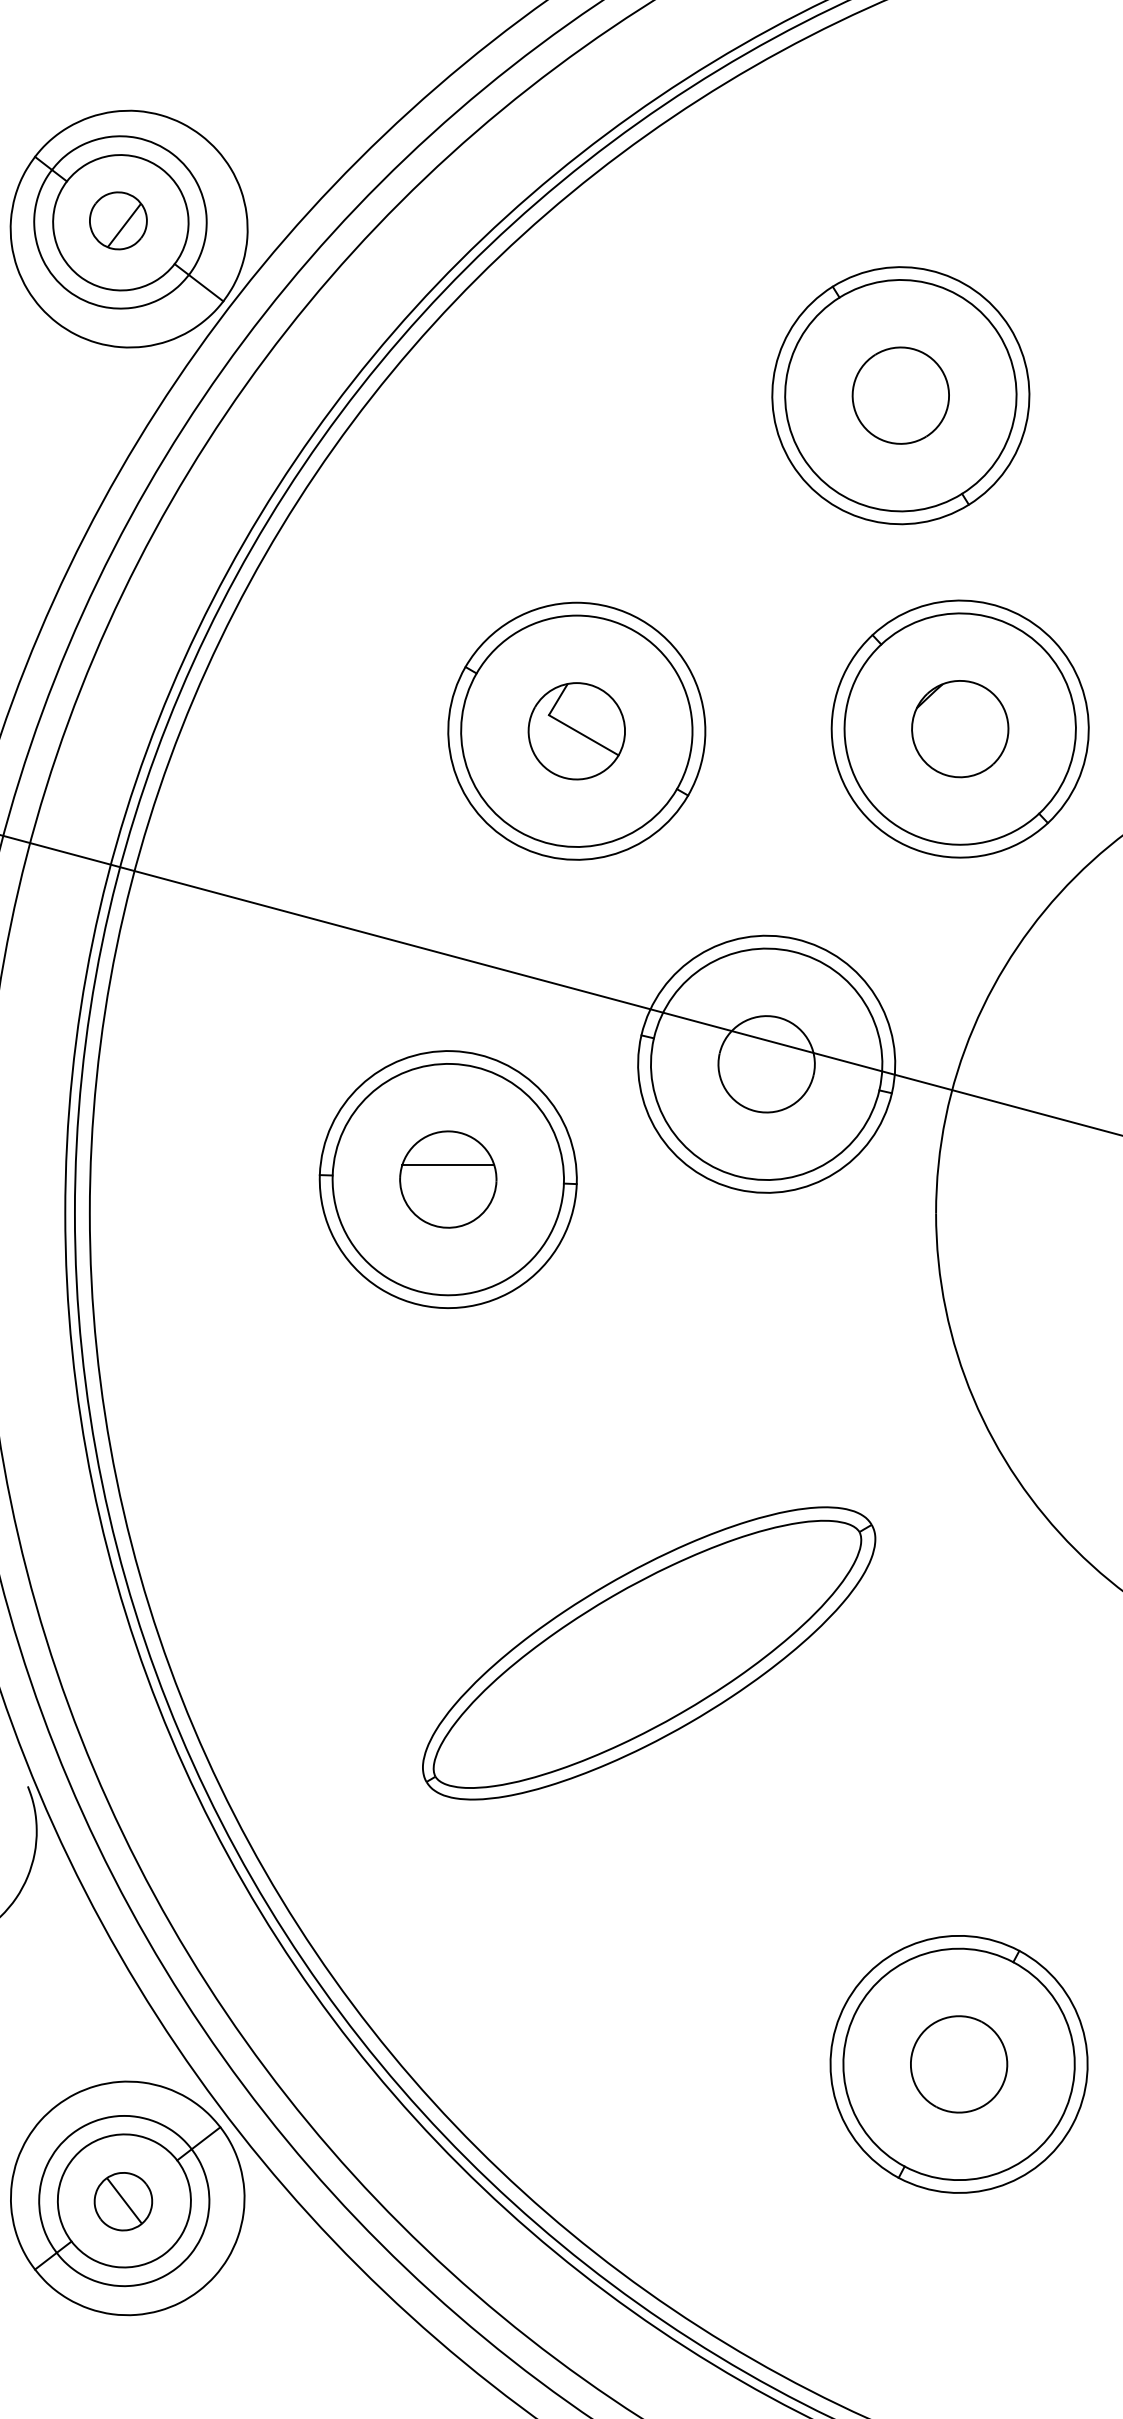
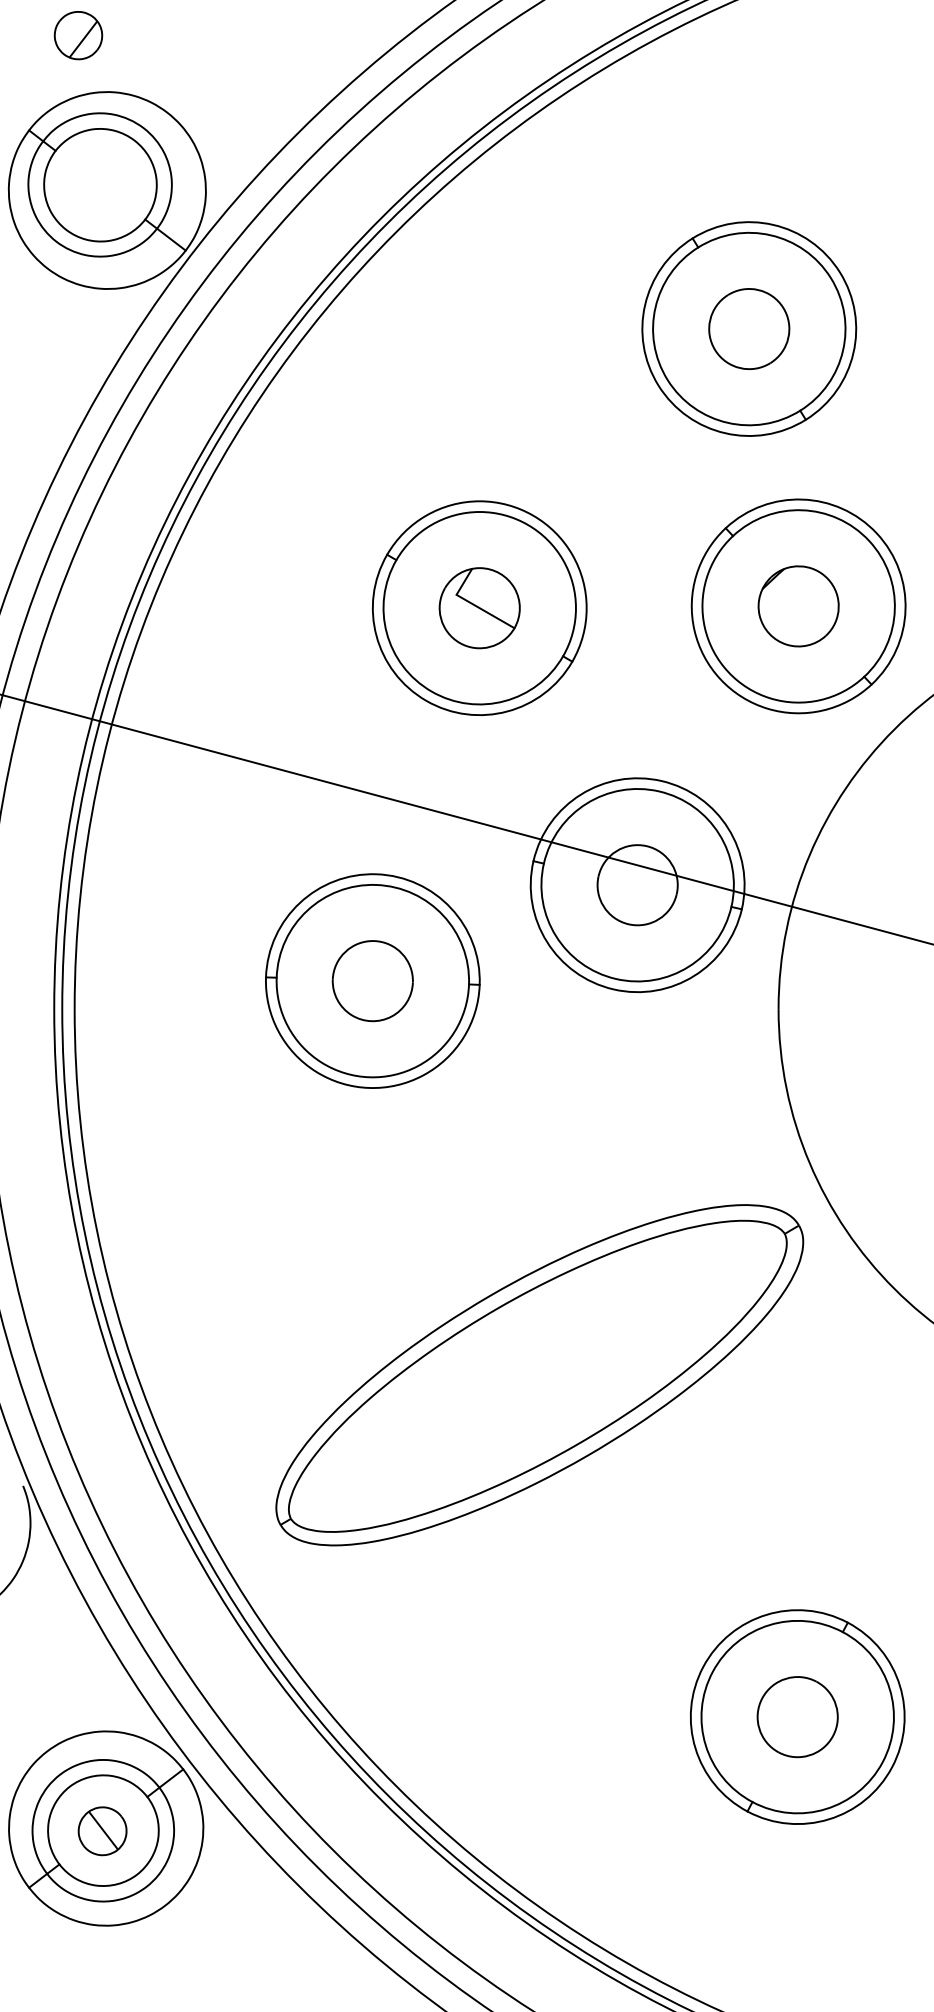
part: (118, 220) -> (78, 35), moved
line: (448, 1165) -> (373, 969), removed
part: (649, 1653) -> (540, 1375), size x1.4

